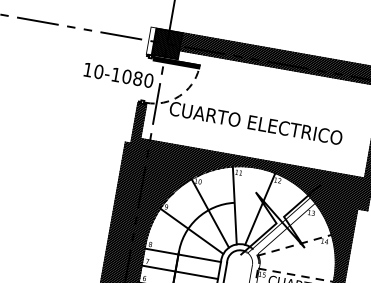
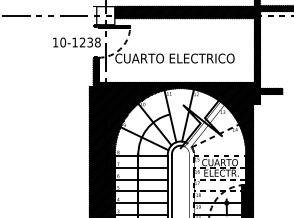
hatch: (166, 43) -> (105, 15), removed
text: (136, 78) -> (89, 42), 10-1080 -> 10-1238

